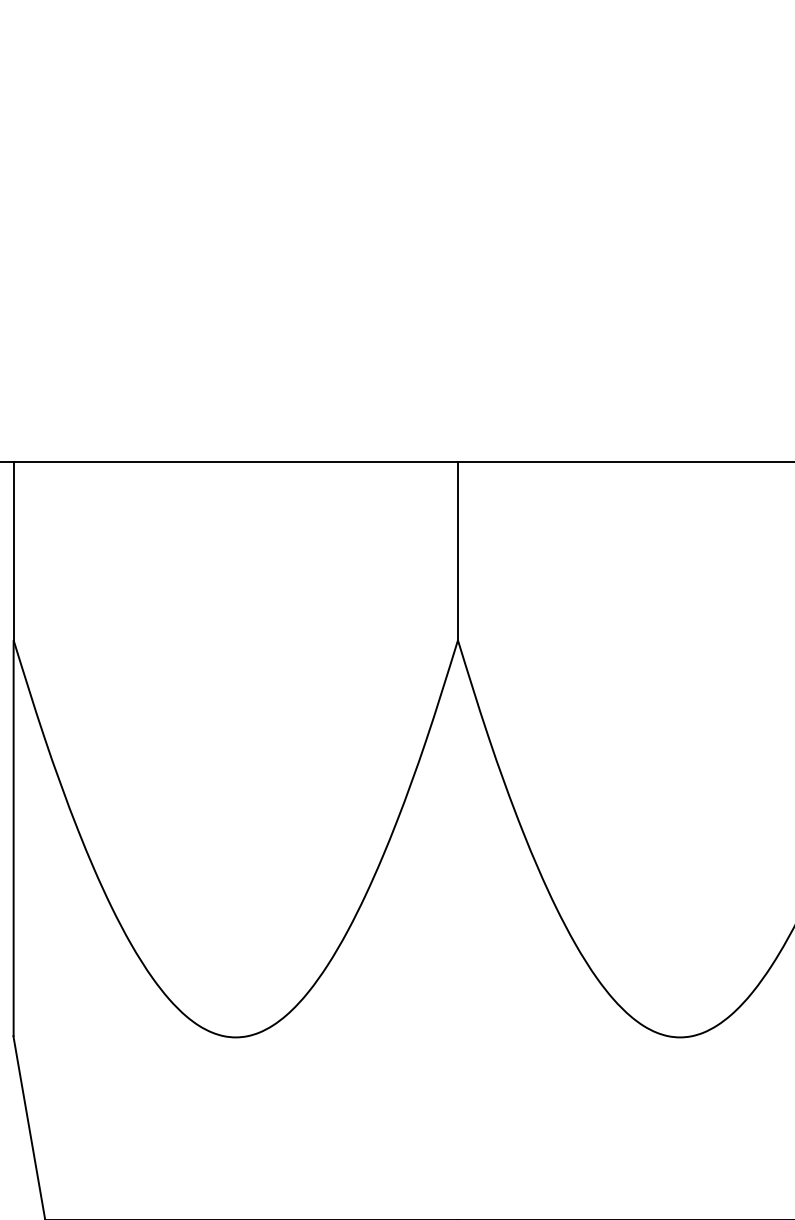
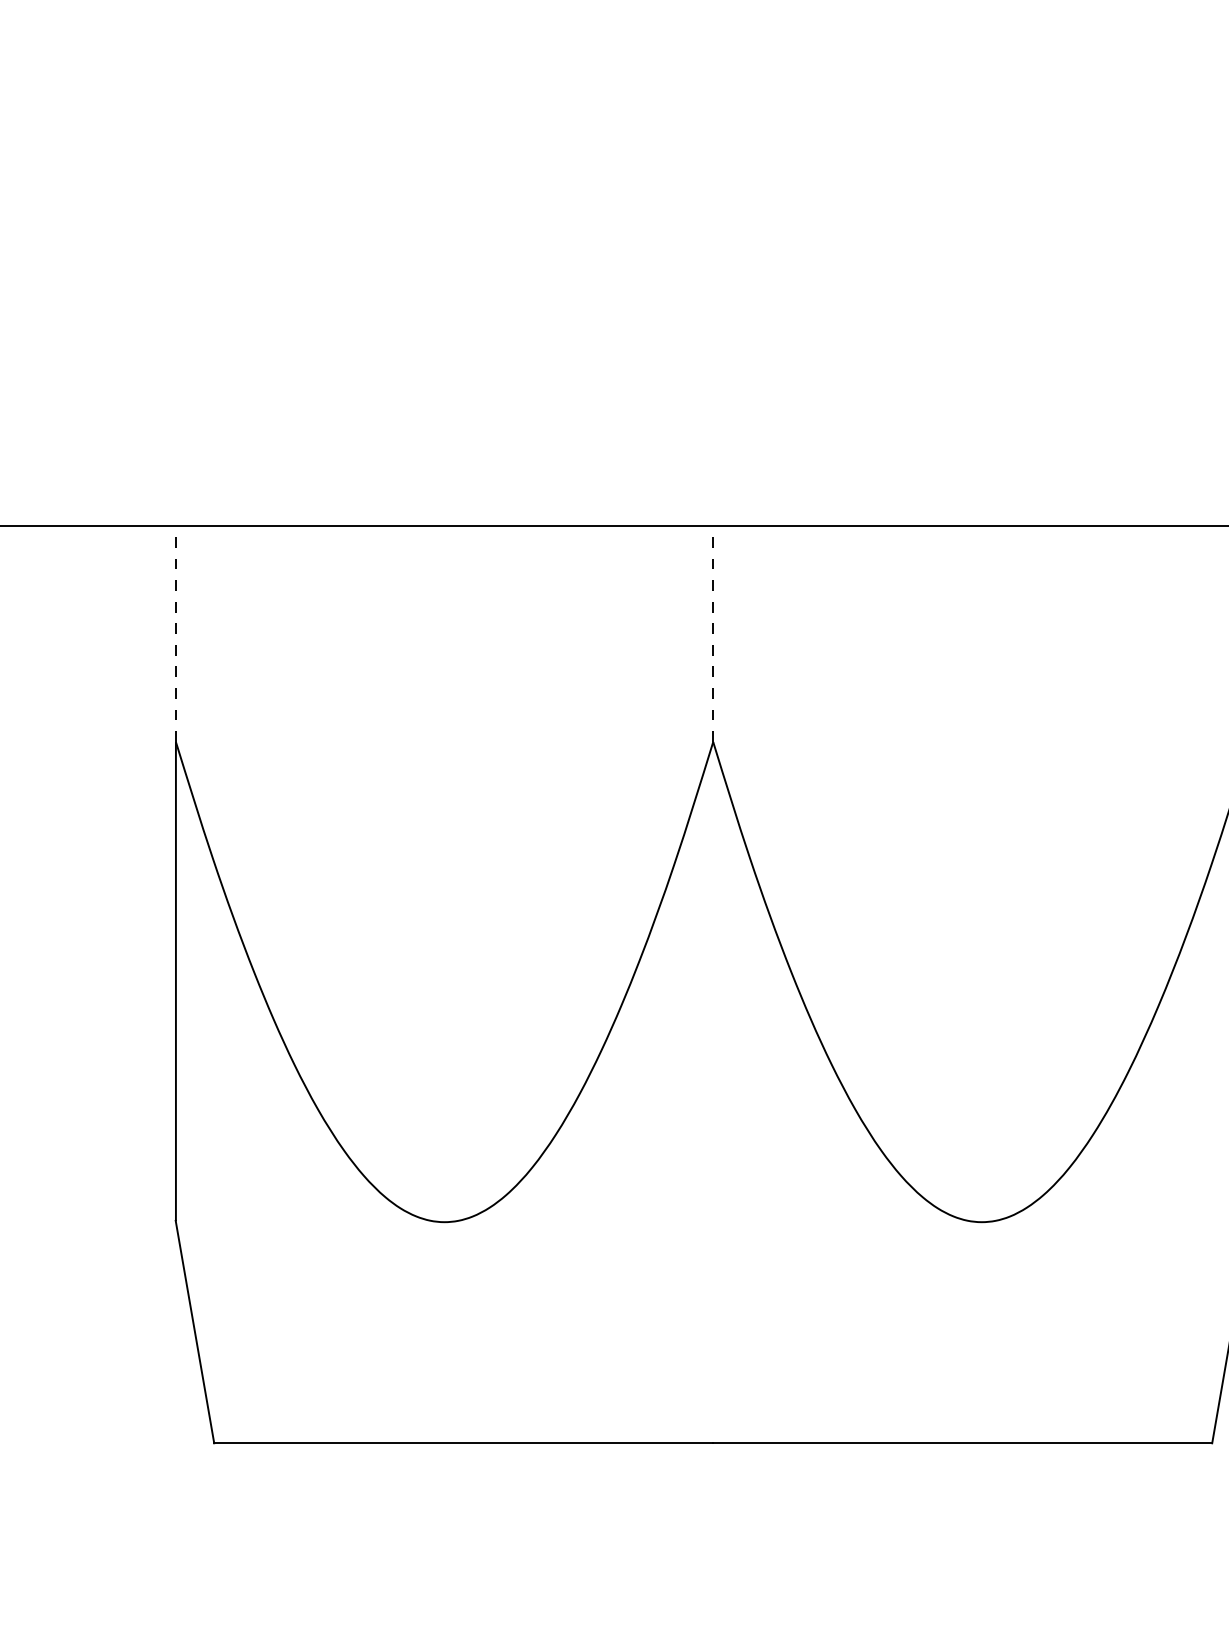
line: (13, 551) -> (175, 634), solid -> dashed
line: (458, 551) -> (713, 634), solid -> dashed

